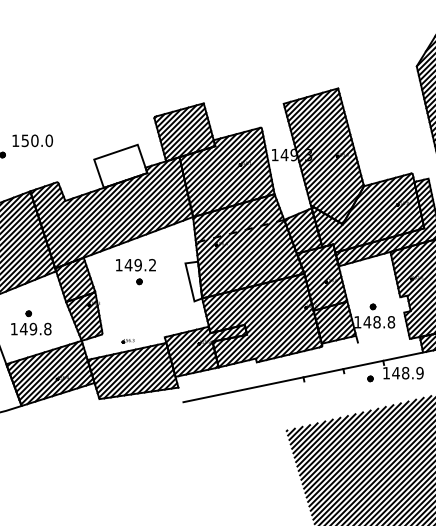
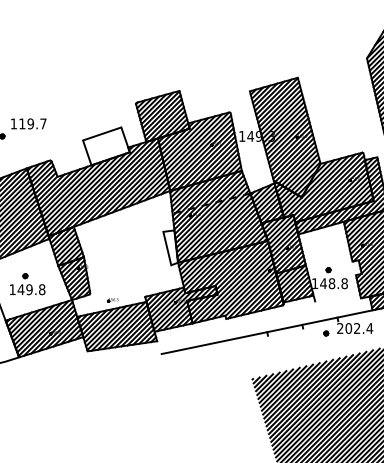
text: (36, 140) -> (32, 123), 150.0 -> 119.7
part: (135, 272) -> (119, 239), removed
text: (403, 373) -> (355, 328), 148.9 -> 202.4

